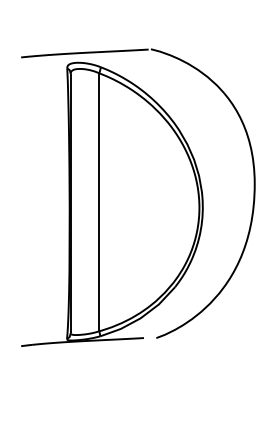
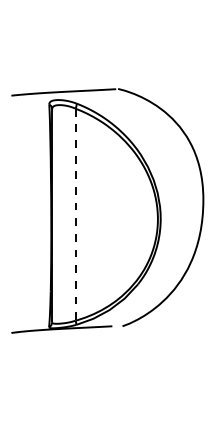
line: (99, 202) -> (75, 214), solid -> dashed

